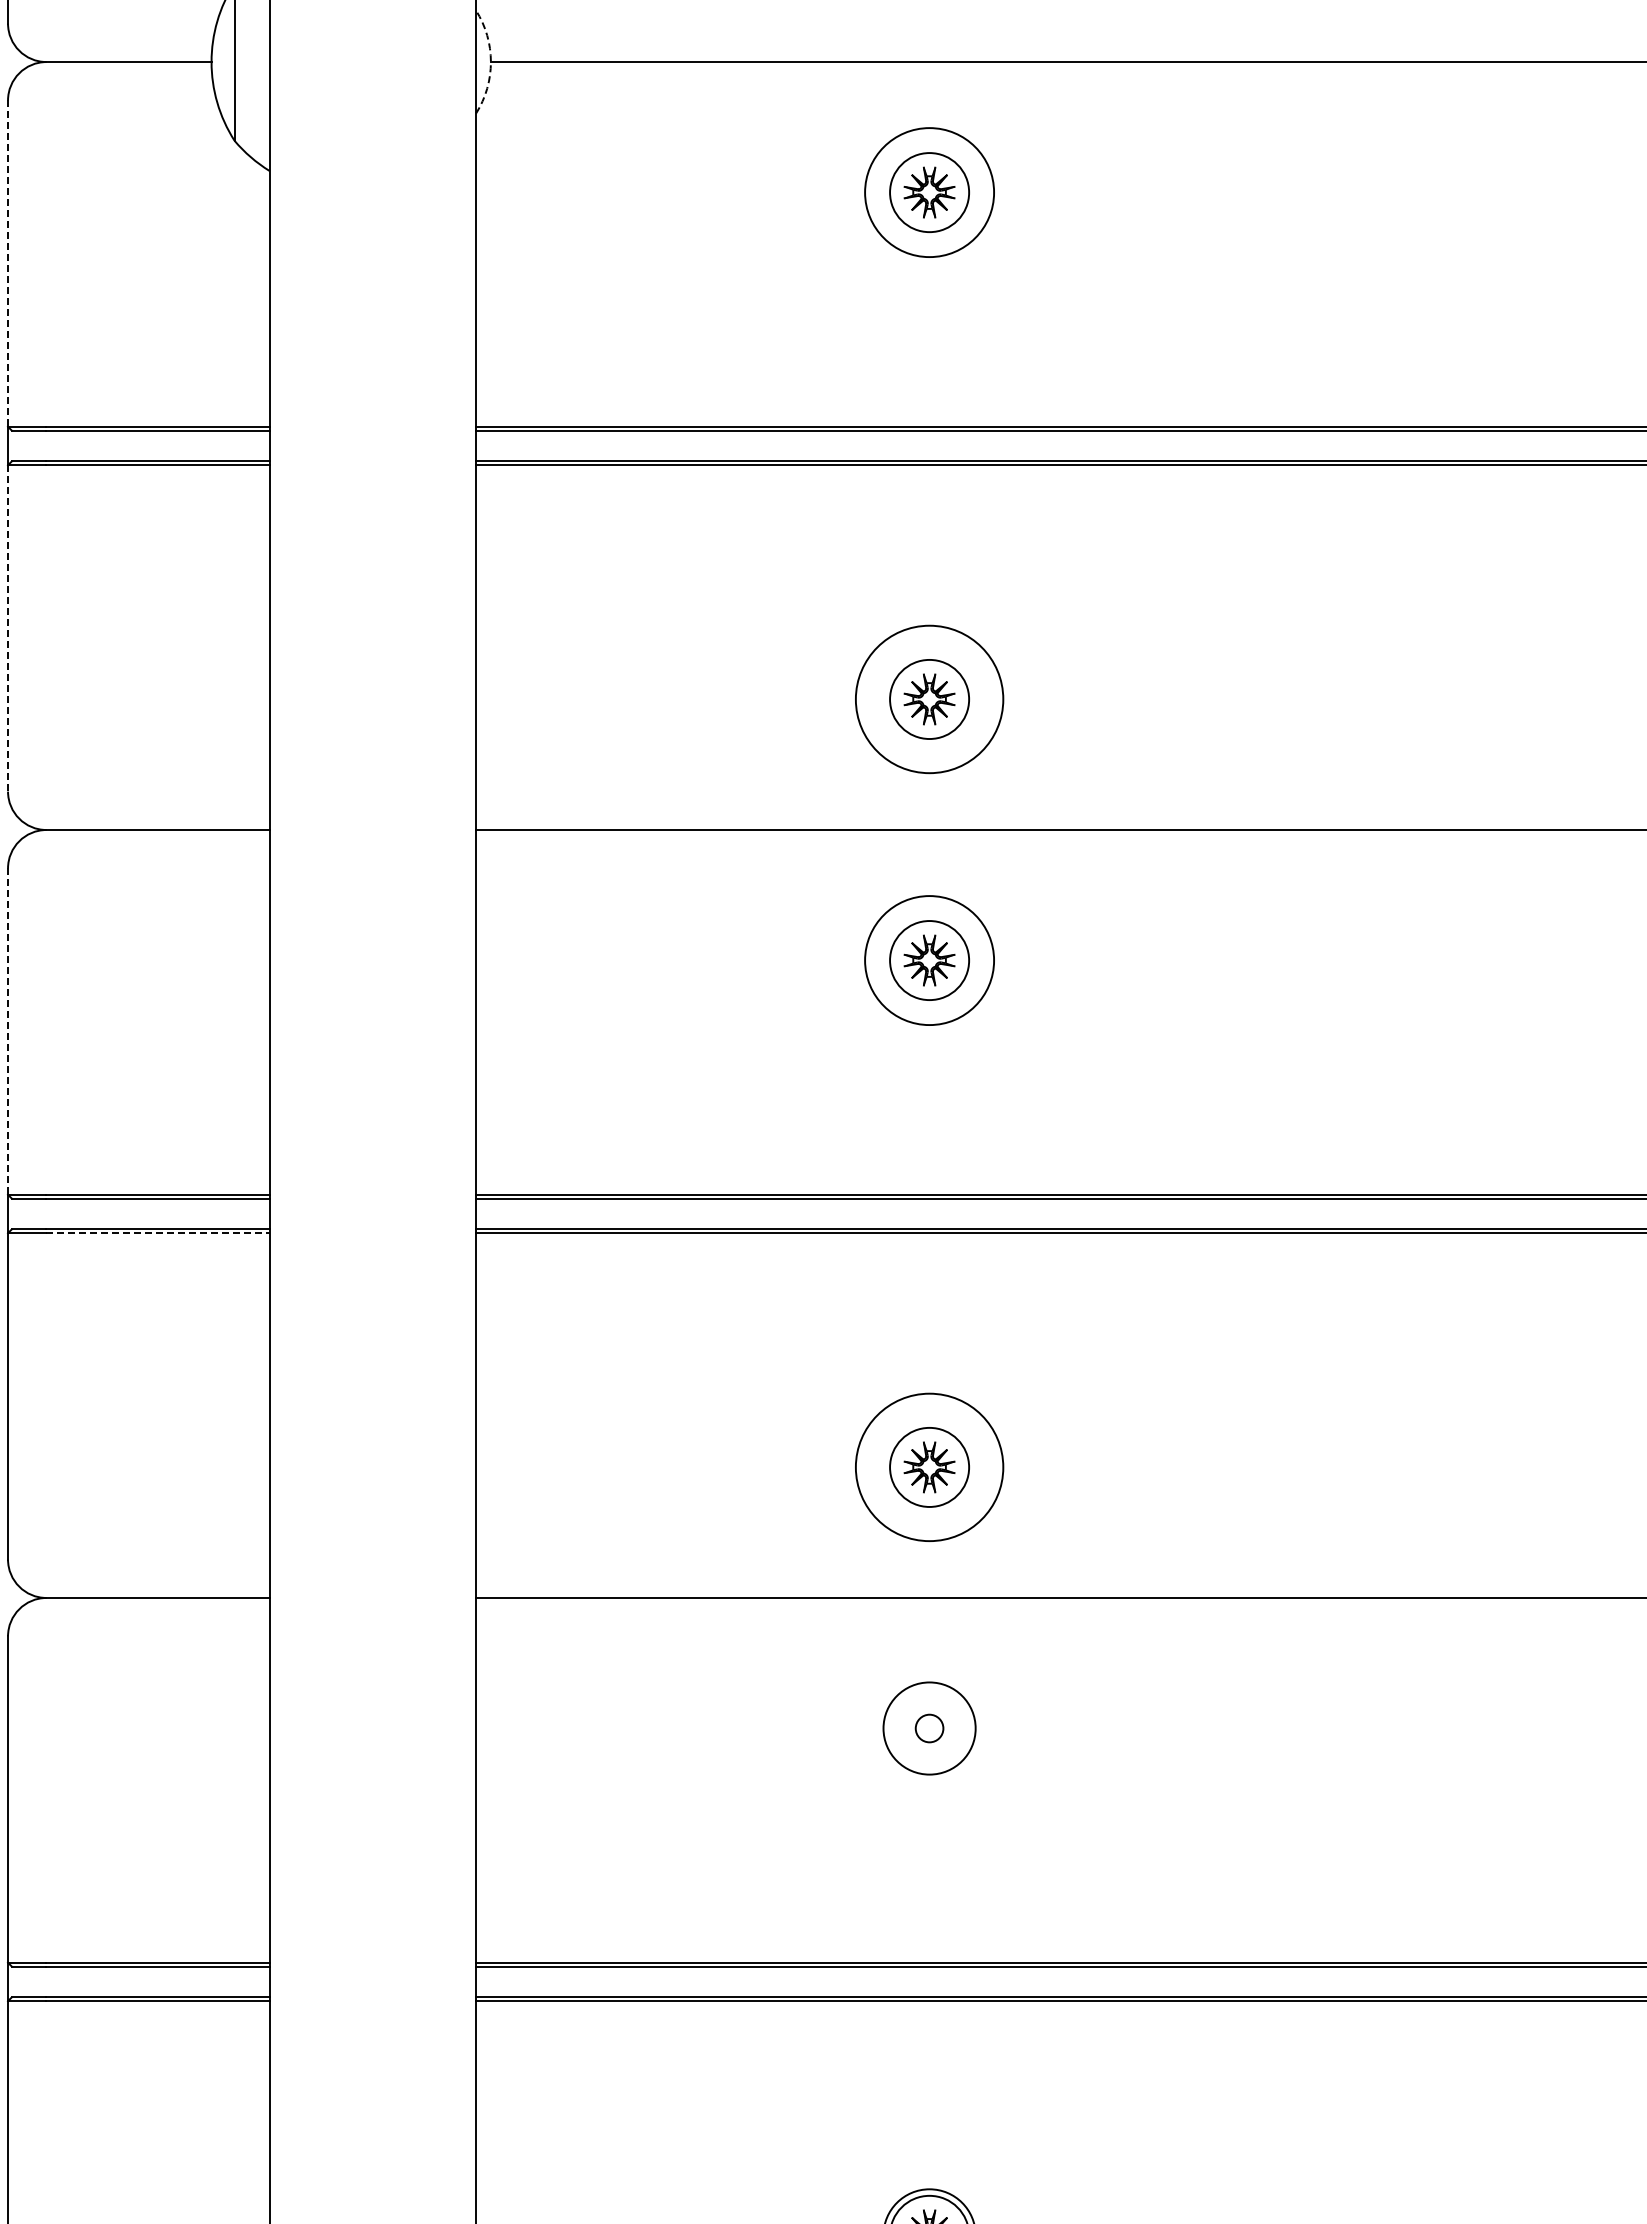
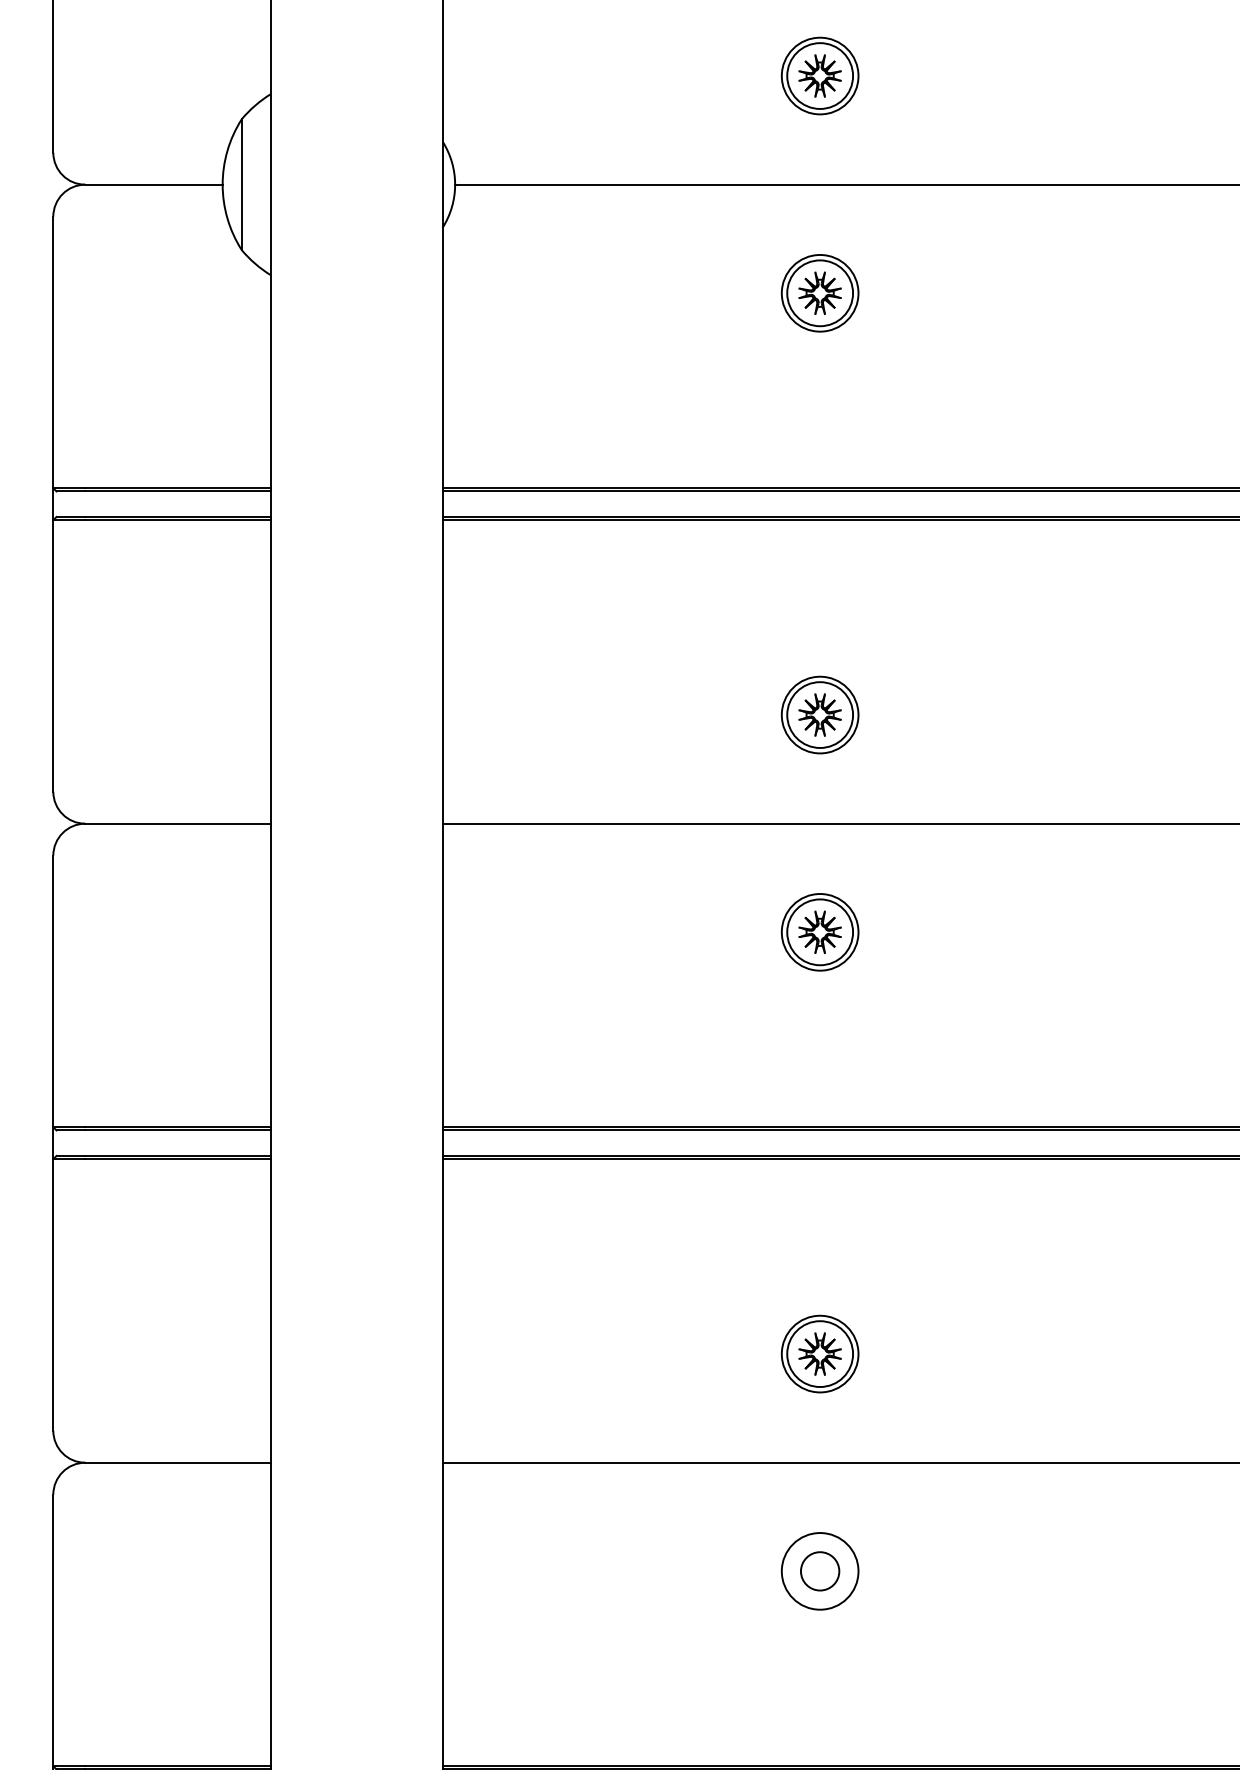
arc: (490, 62) -> (454, 185), dashed -> solid
circle: (929, 192) -> (820, 293), size x0.71
line: (8, 264) -> (53, 353), dashed -> solid
line: (8, 628) -> (53, 656), dashed -> solid
circle: (929, 699) -> (820, 715), size x0.62
circle: (929, 960) -> (820, 932), size x0.71
line: (8, 1032) -> (53, 992), dashed -> solid
line: (157, 1233) -> (177, 1159), dashed -> solid
circle: (929, 1467) -> (820, 1354), size x0.62
circle: (929, 1728) -> (820, 1571), size x1.67

